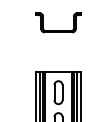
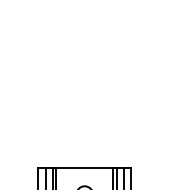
part: (58, 30) -> (84, 81), removed

